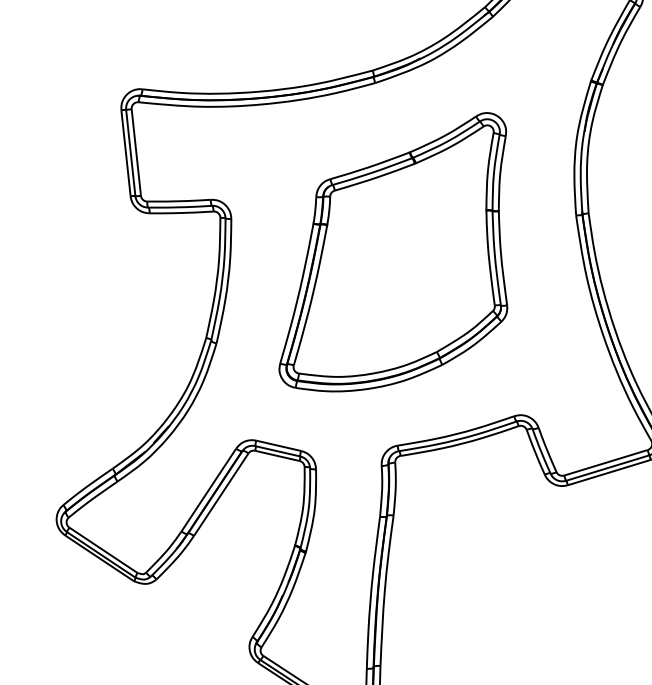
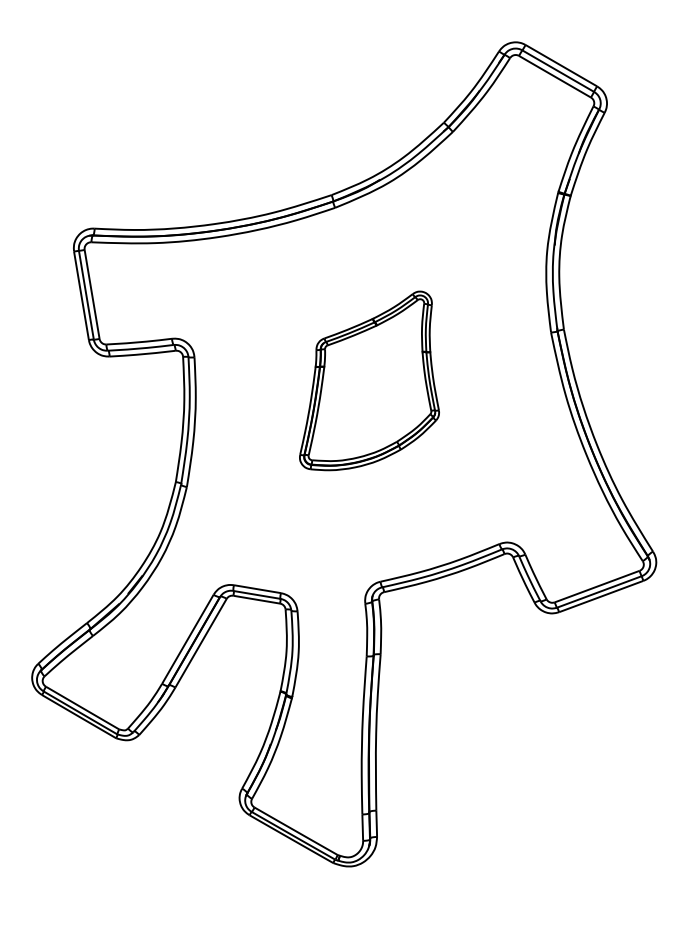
part: (398, 251) -> (369, 380), size x0.6

